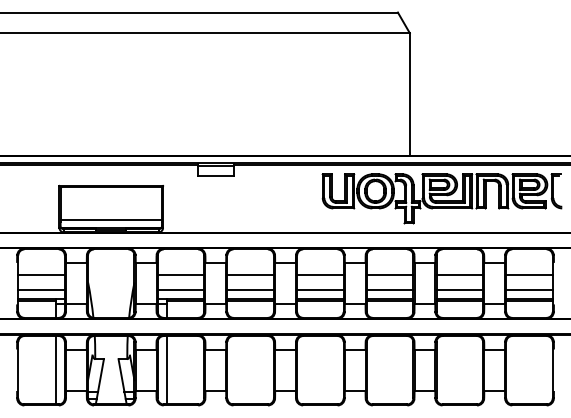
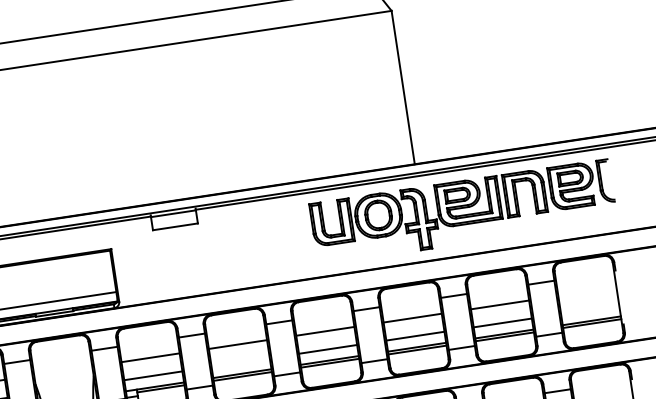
line: (529, 275) -> (587, 291), removed
line: (250, 289) -> (240, 362), removed
line: (529, 289) -> (590, 309), removed

